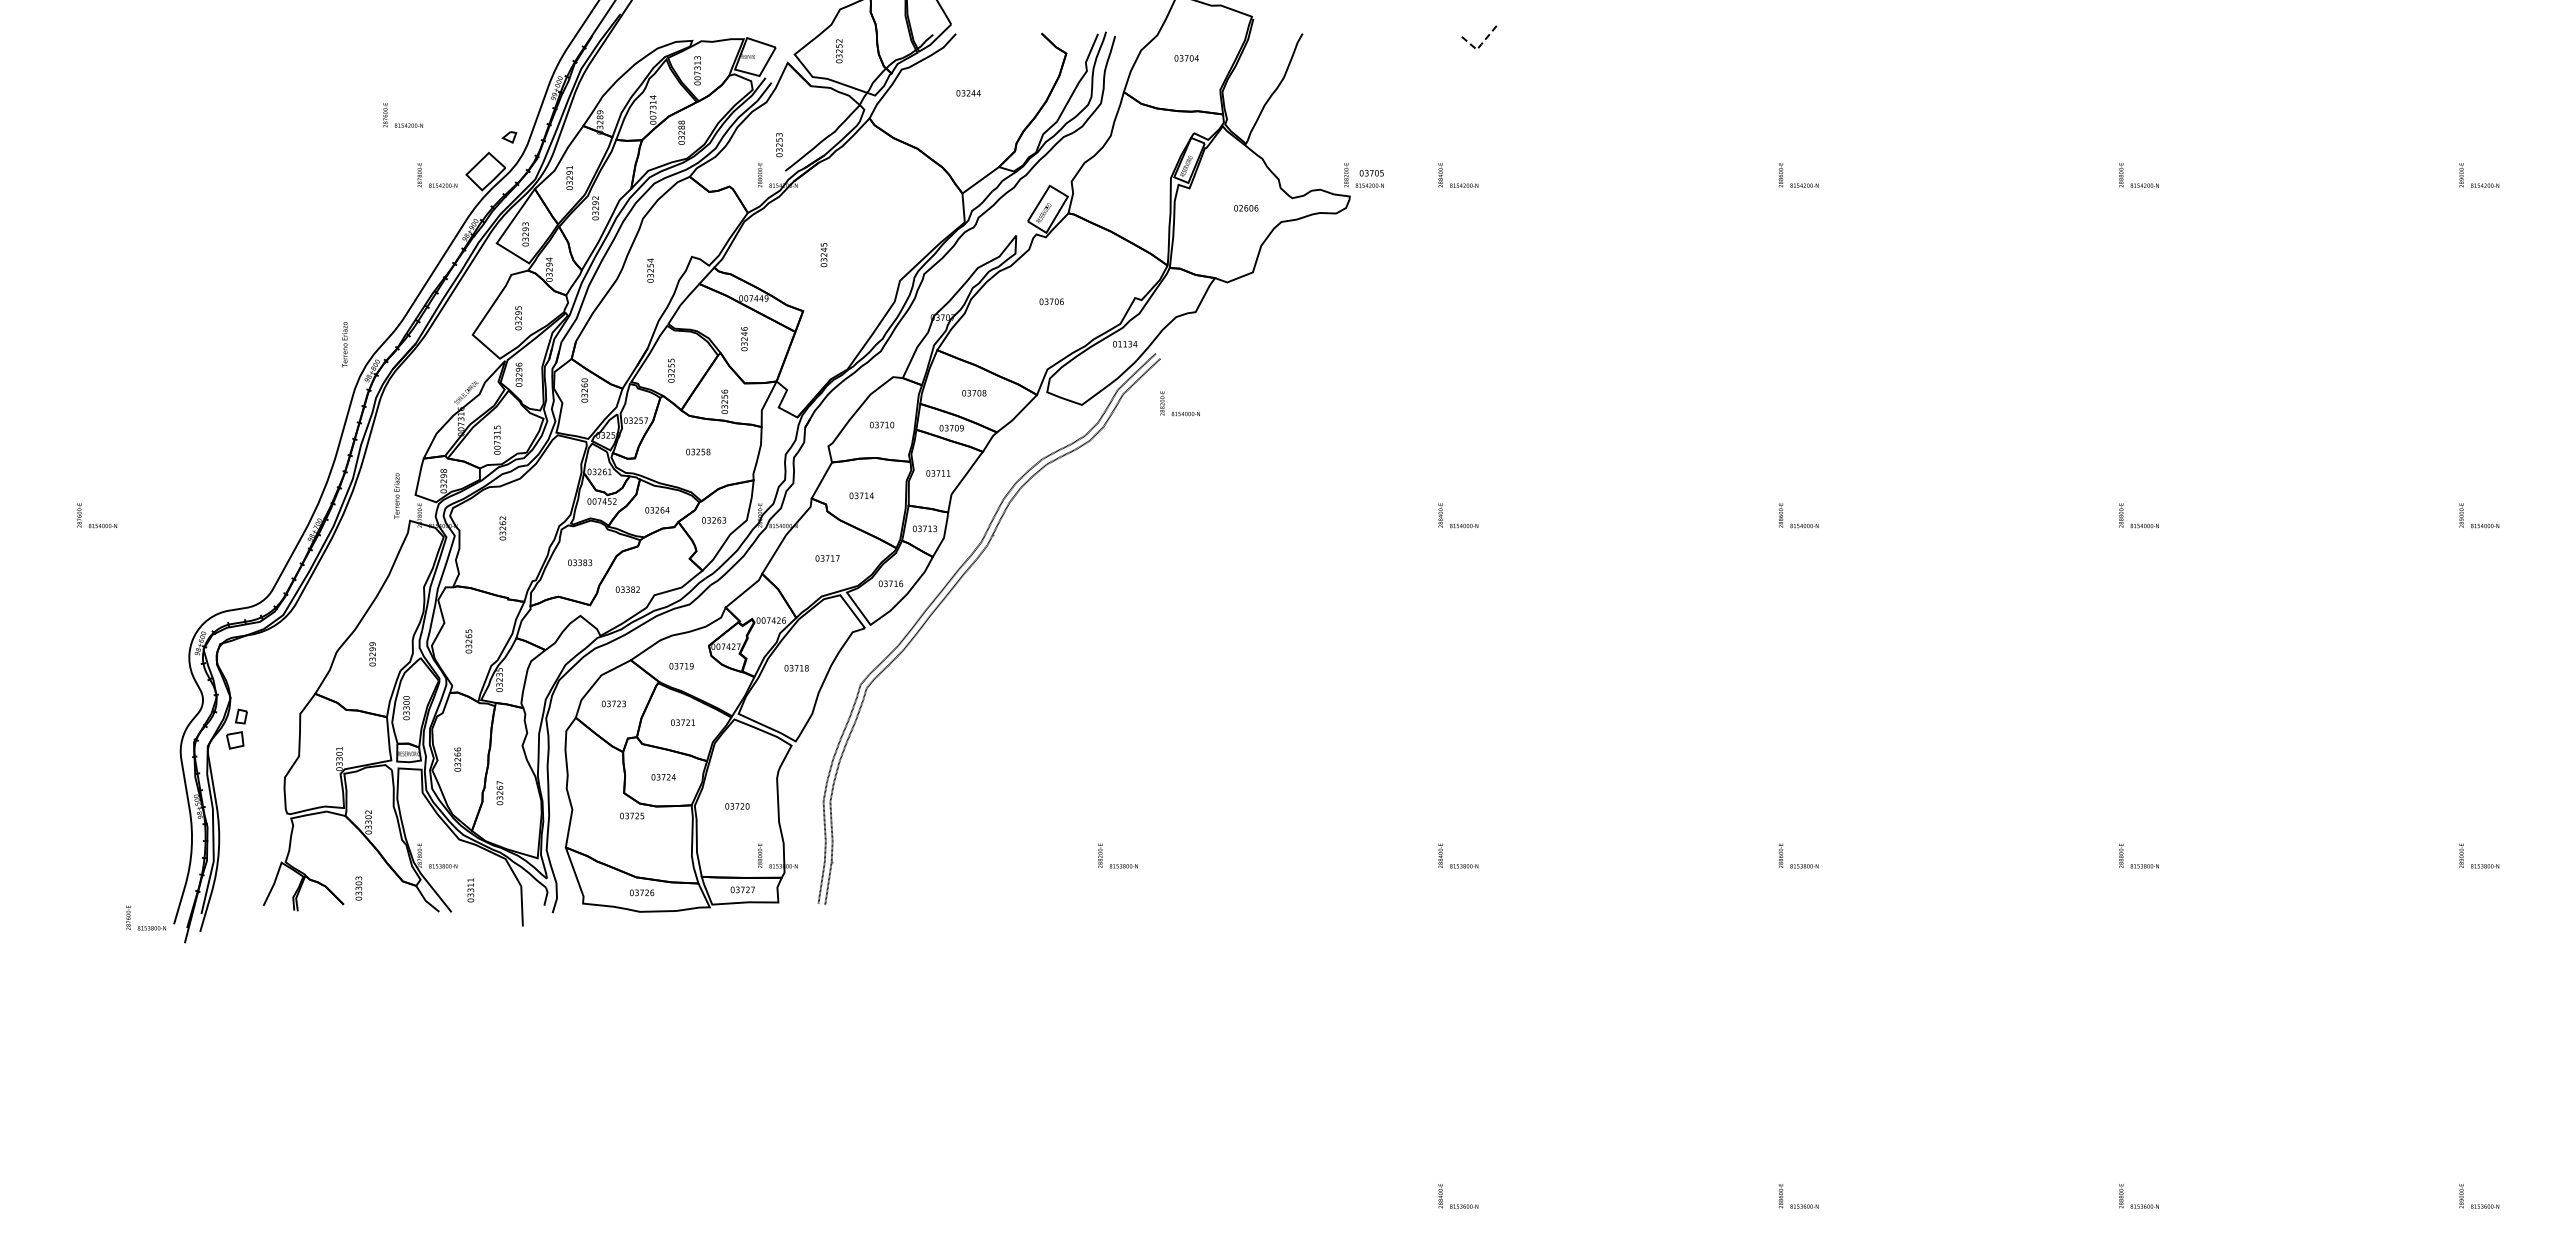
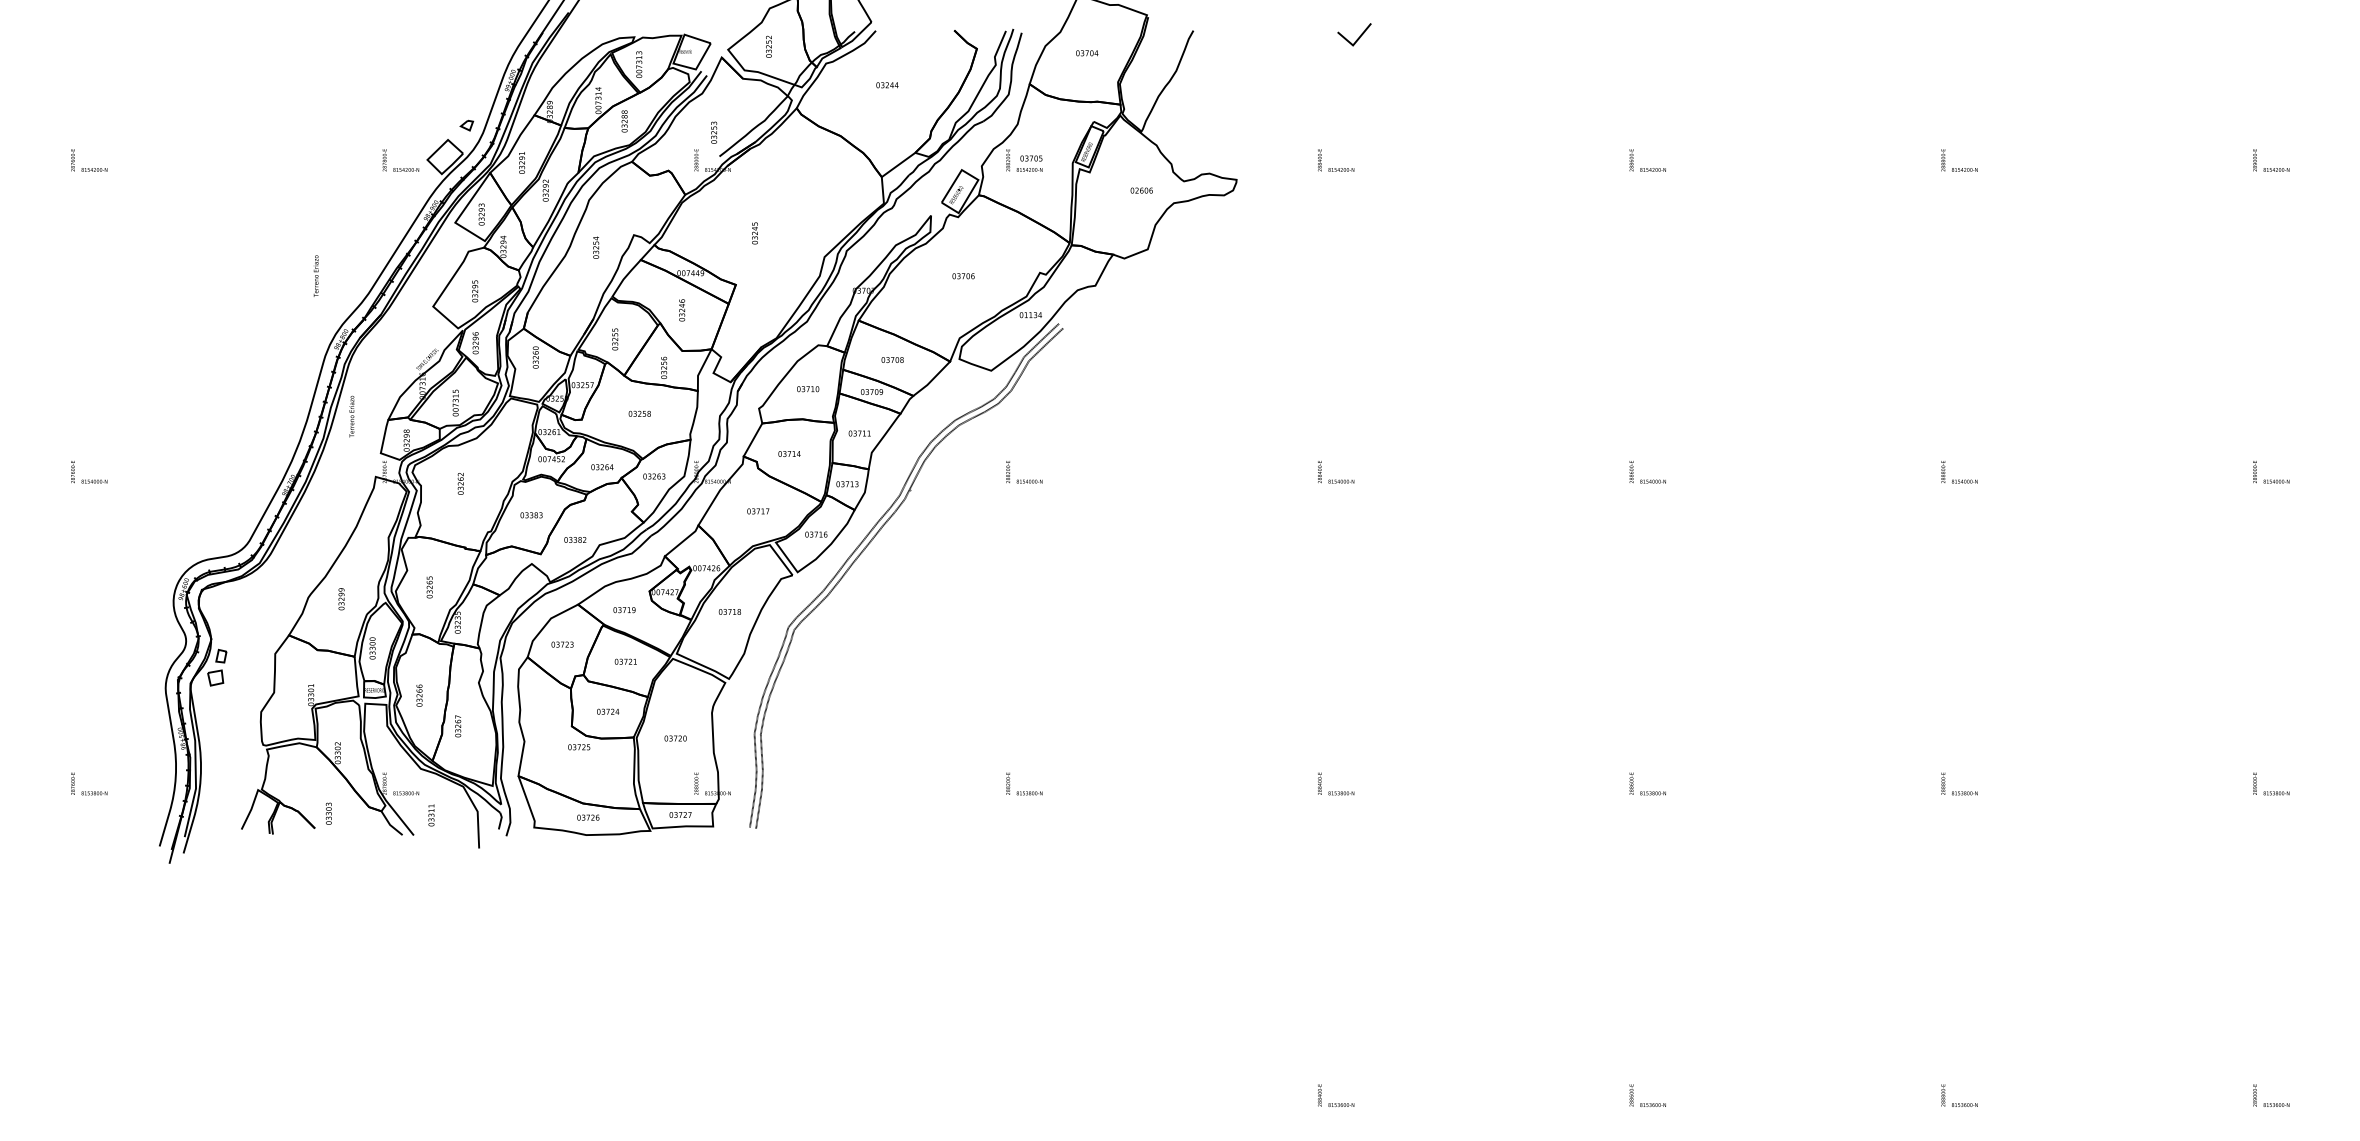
line: (1479, 46) -> (1355, 42), dashed -> solid
text: (402, 115) -> (88, 160), moved
text: (1363, 175) -> (1023, 160), moved
text: (344, 344) -> (315, 276), moved
text: (1179, 403) -> (1023, 472), moved
text: (396, 495) -> (351, 416), moved
text: (145, 917) -> (88, 783), moved

